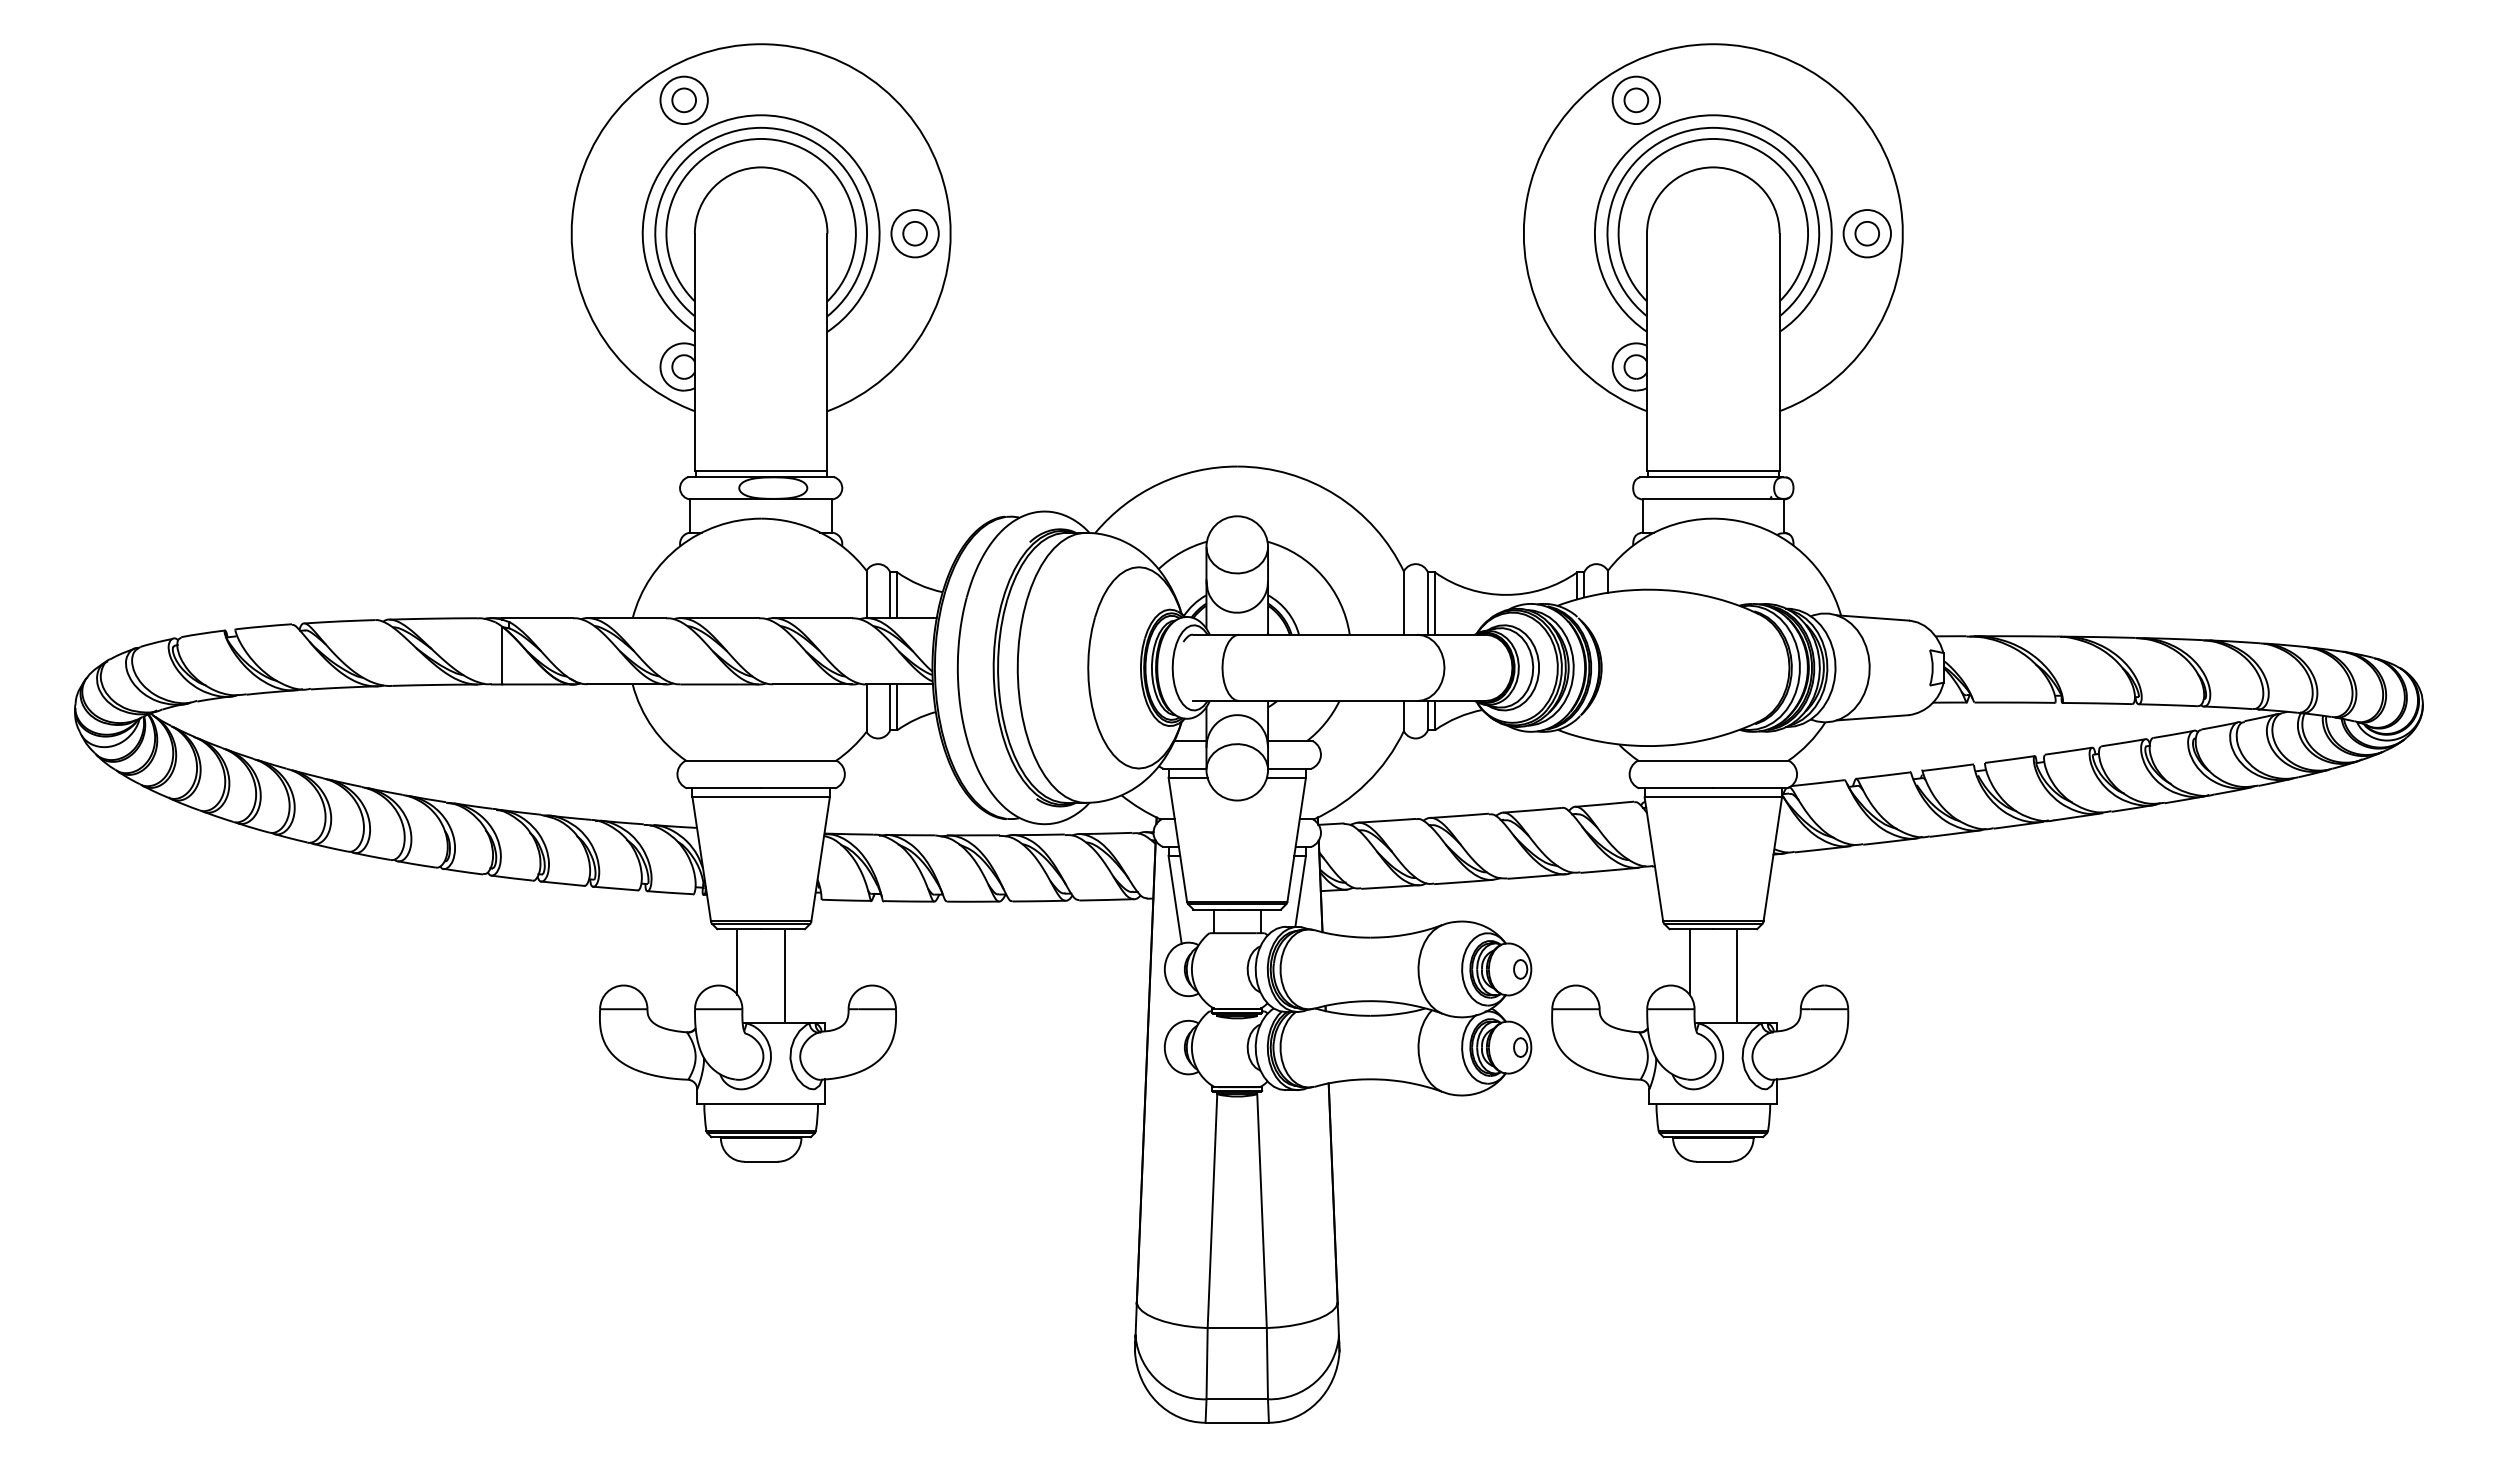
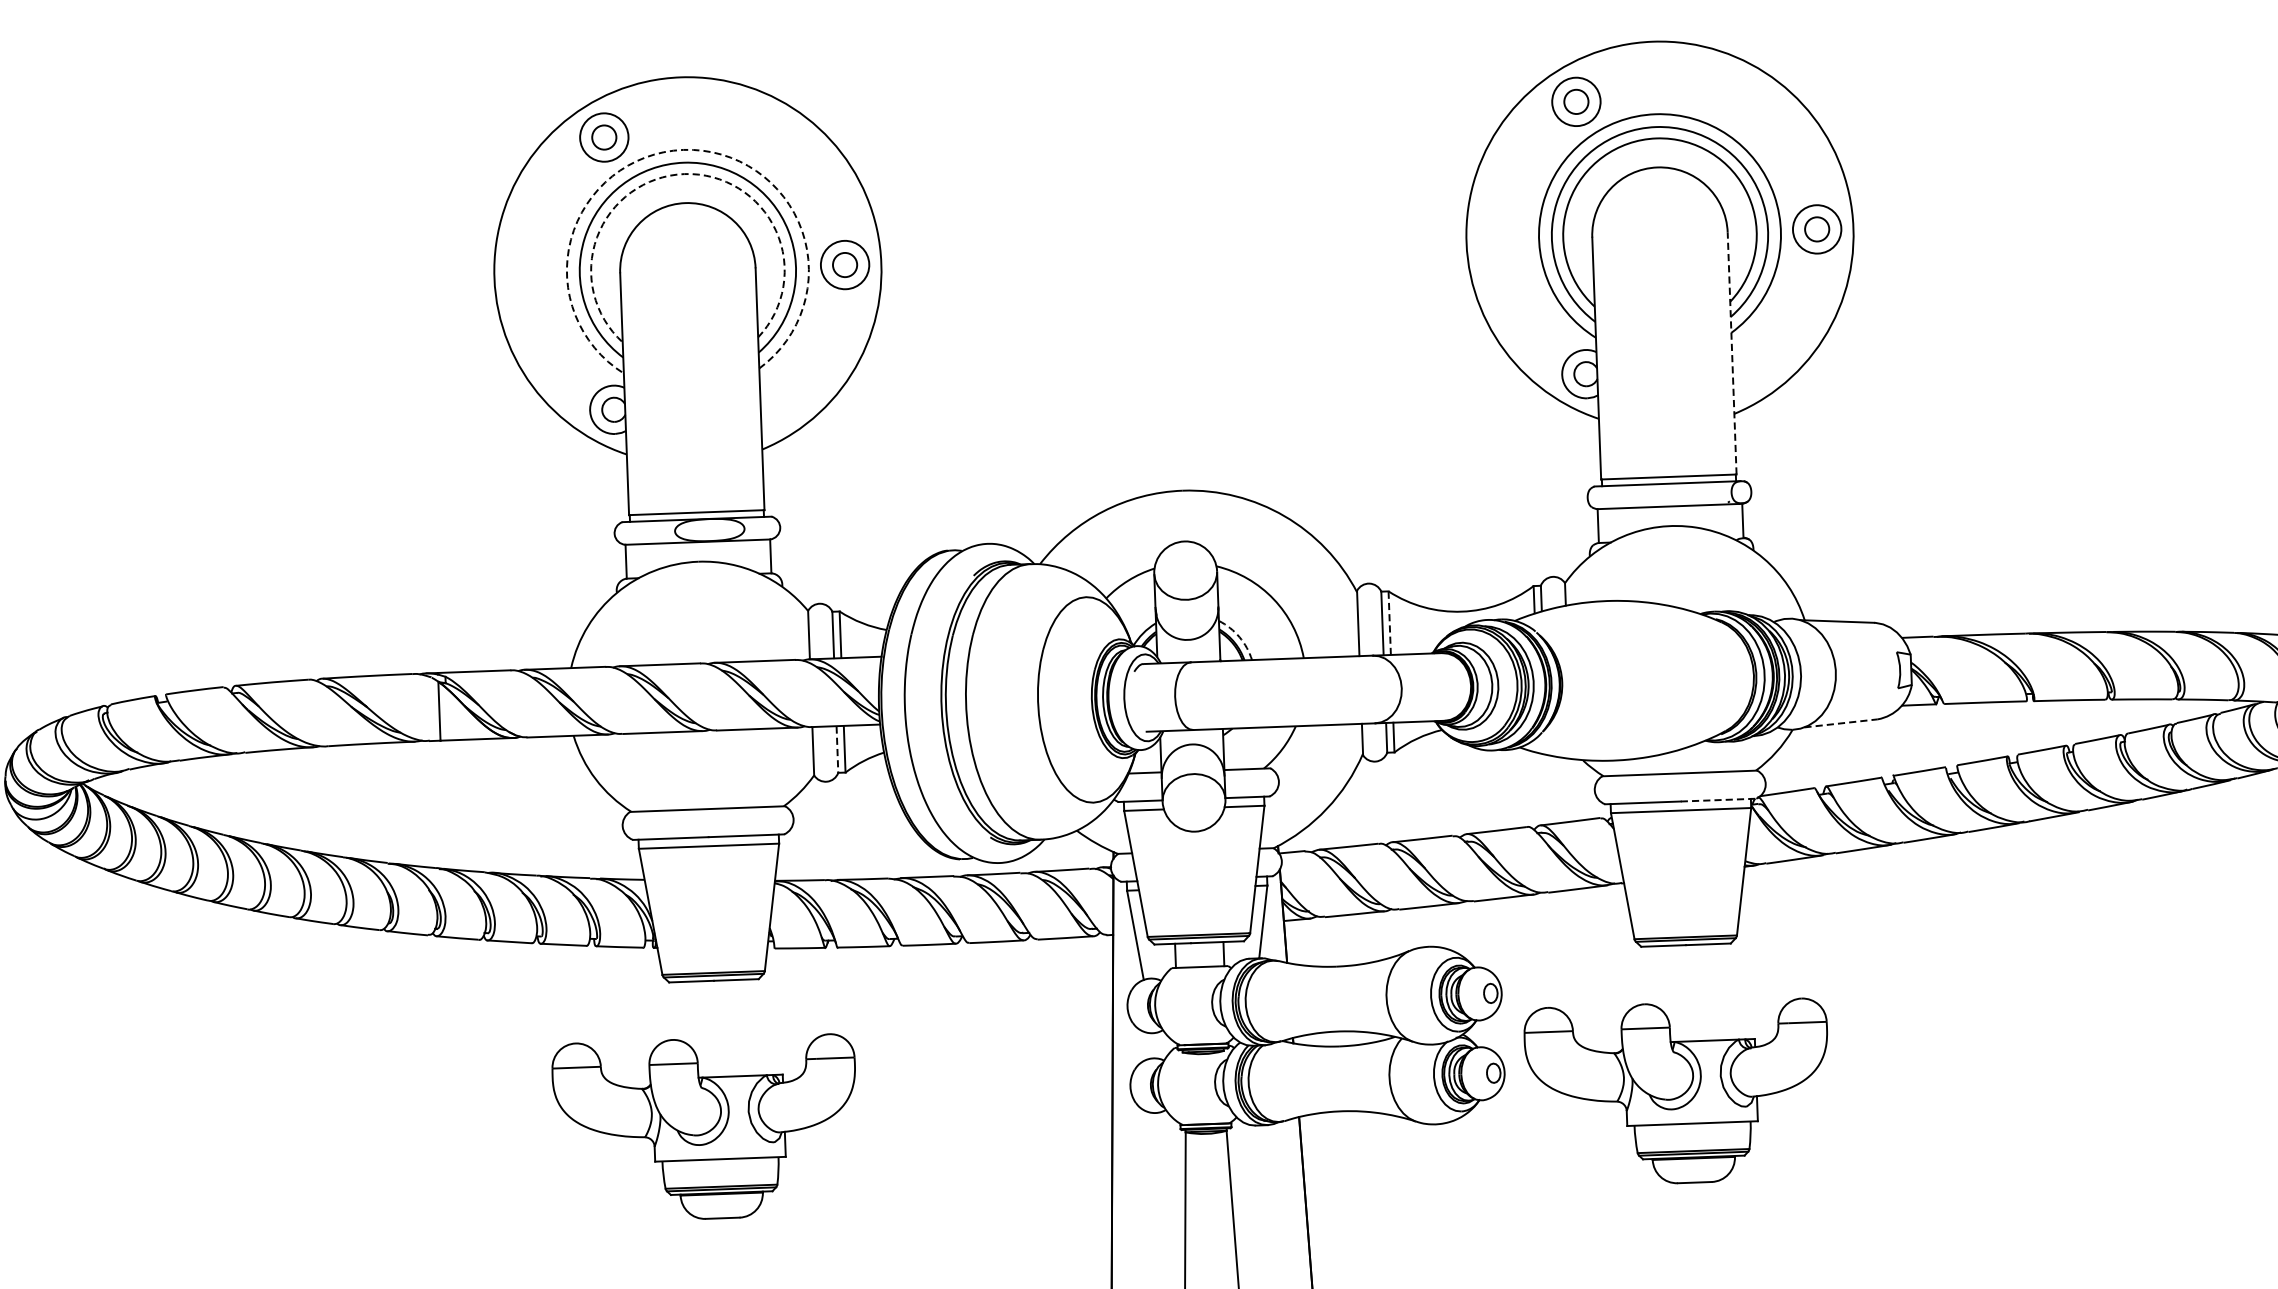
arc: (761, 115) -> (683, 150), solid -> dashed
arc: (761, 138) -> (684, 173), solid -> dashed
line: (1779, 351) -> (1731, 352), solid -> dashed
line: (1435, 603) -> (1390, 623), solid -> dashed
arc: (1287, 611) -> (1239, 636), solid -> dashed
line: (890, 707) -> (837, 749), solid -> dashed
line: (1873, 717) -> (1841, 723), solid -> dashed
line: (1750, 788) -> (1718, 800), solid -> dashed
line: (737, 961) -> (690, 1014), removed
line: (1689, 961) -> (1662, 979), removed
line: (784, 976) -> (739, 1028), removed
line: (1737, 976) -> (1712, 992), removed

